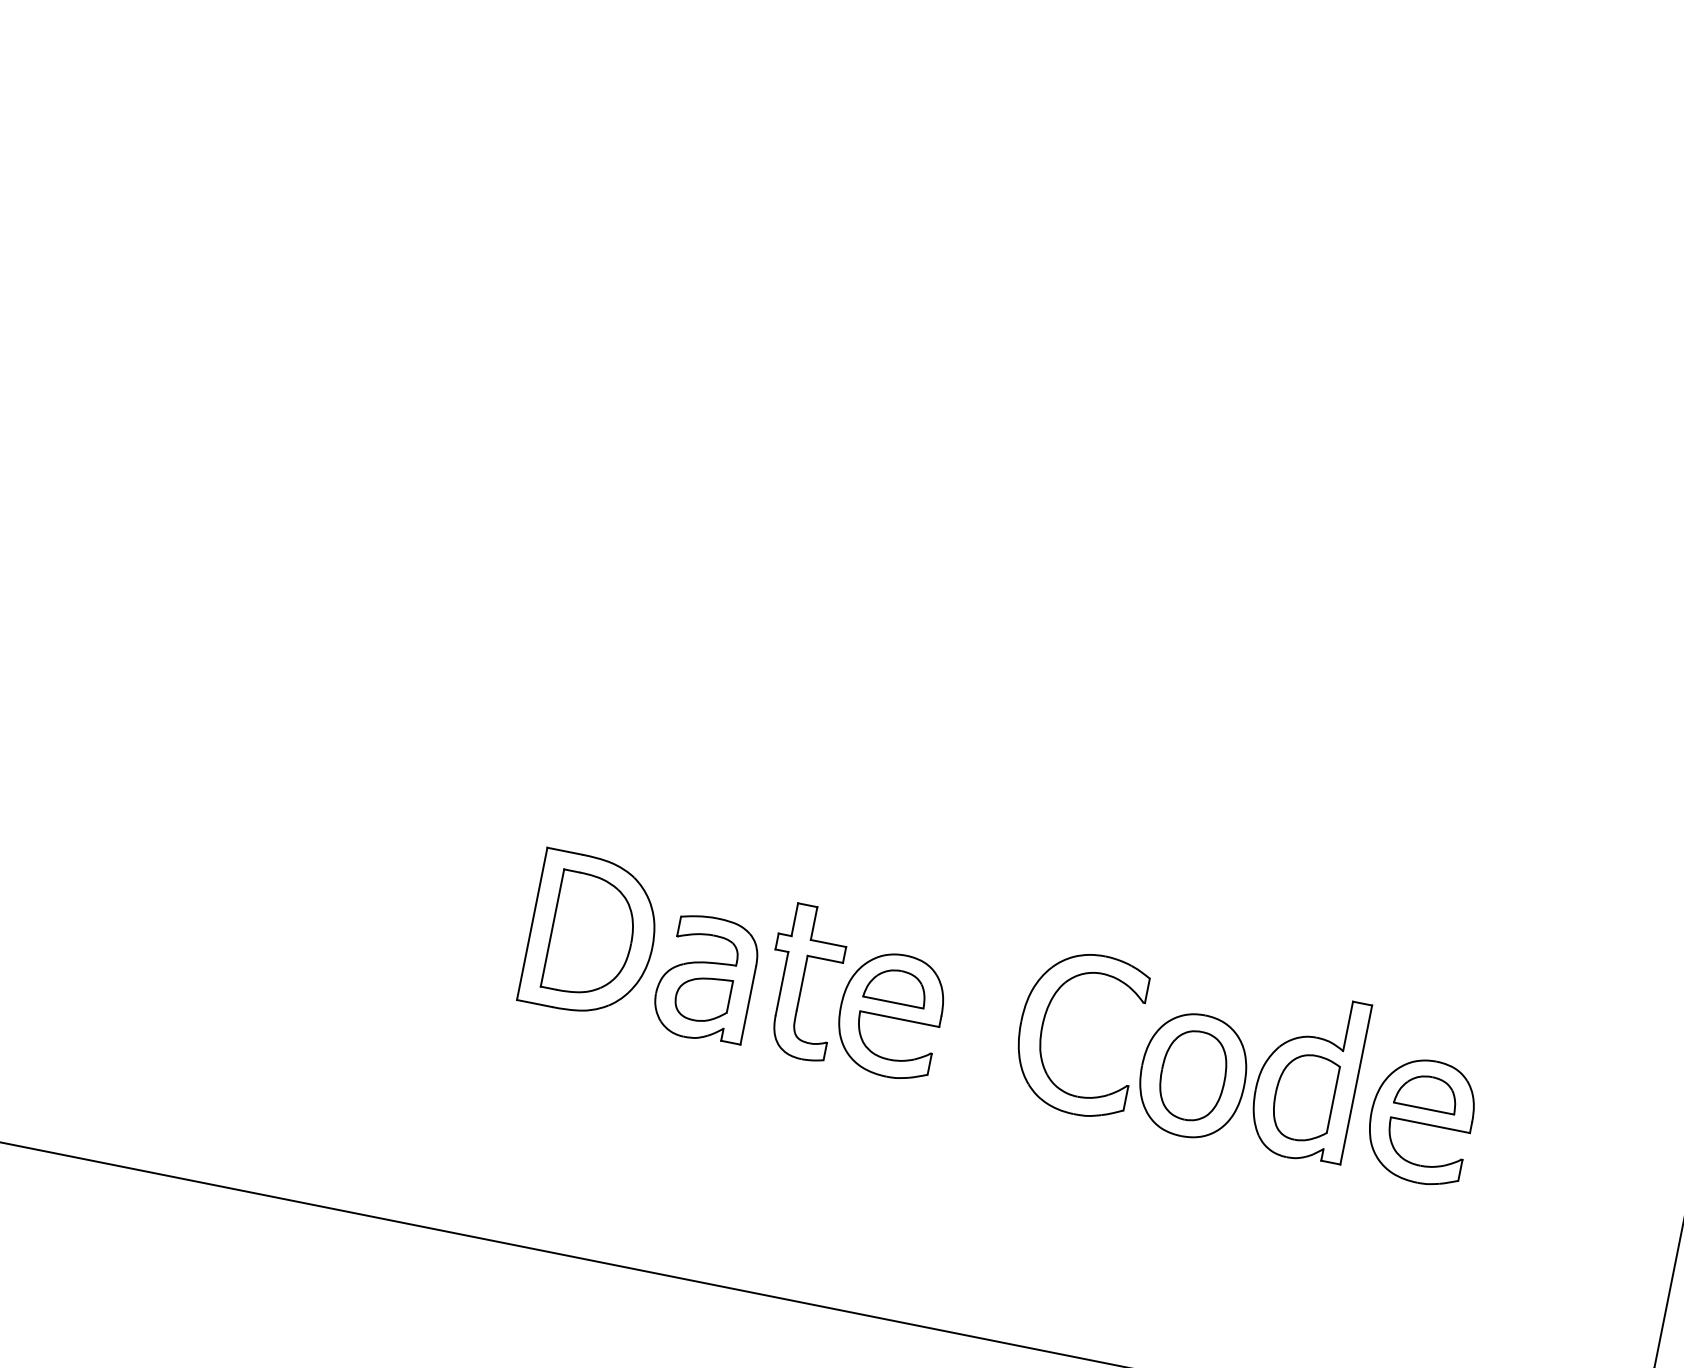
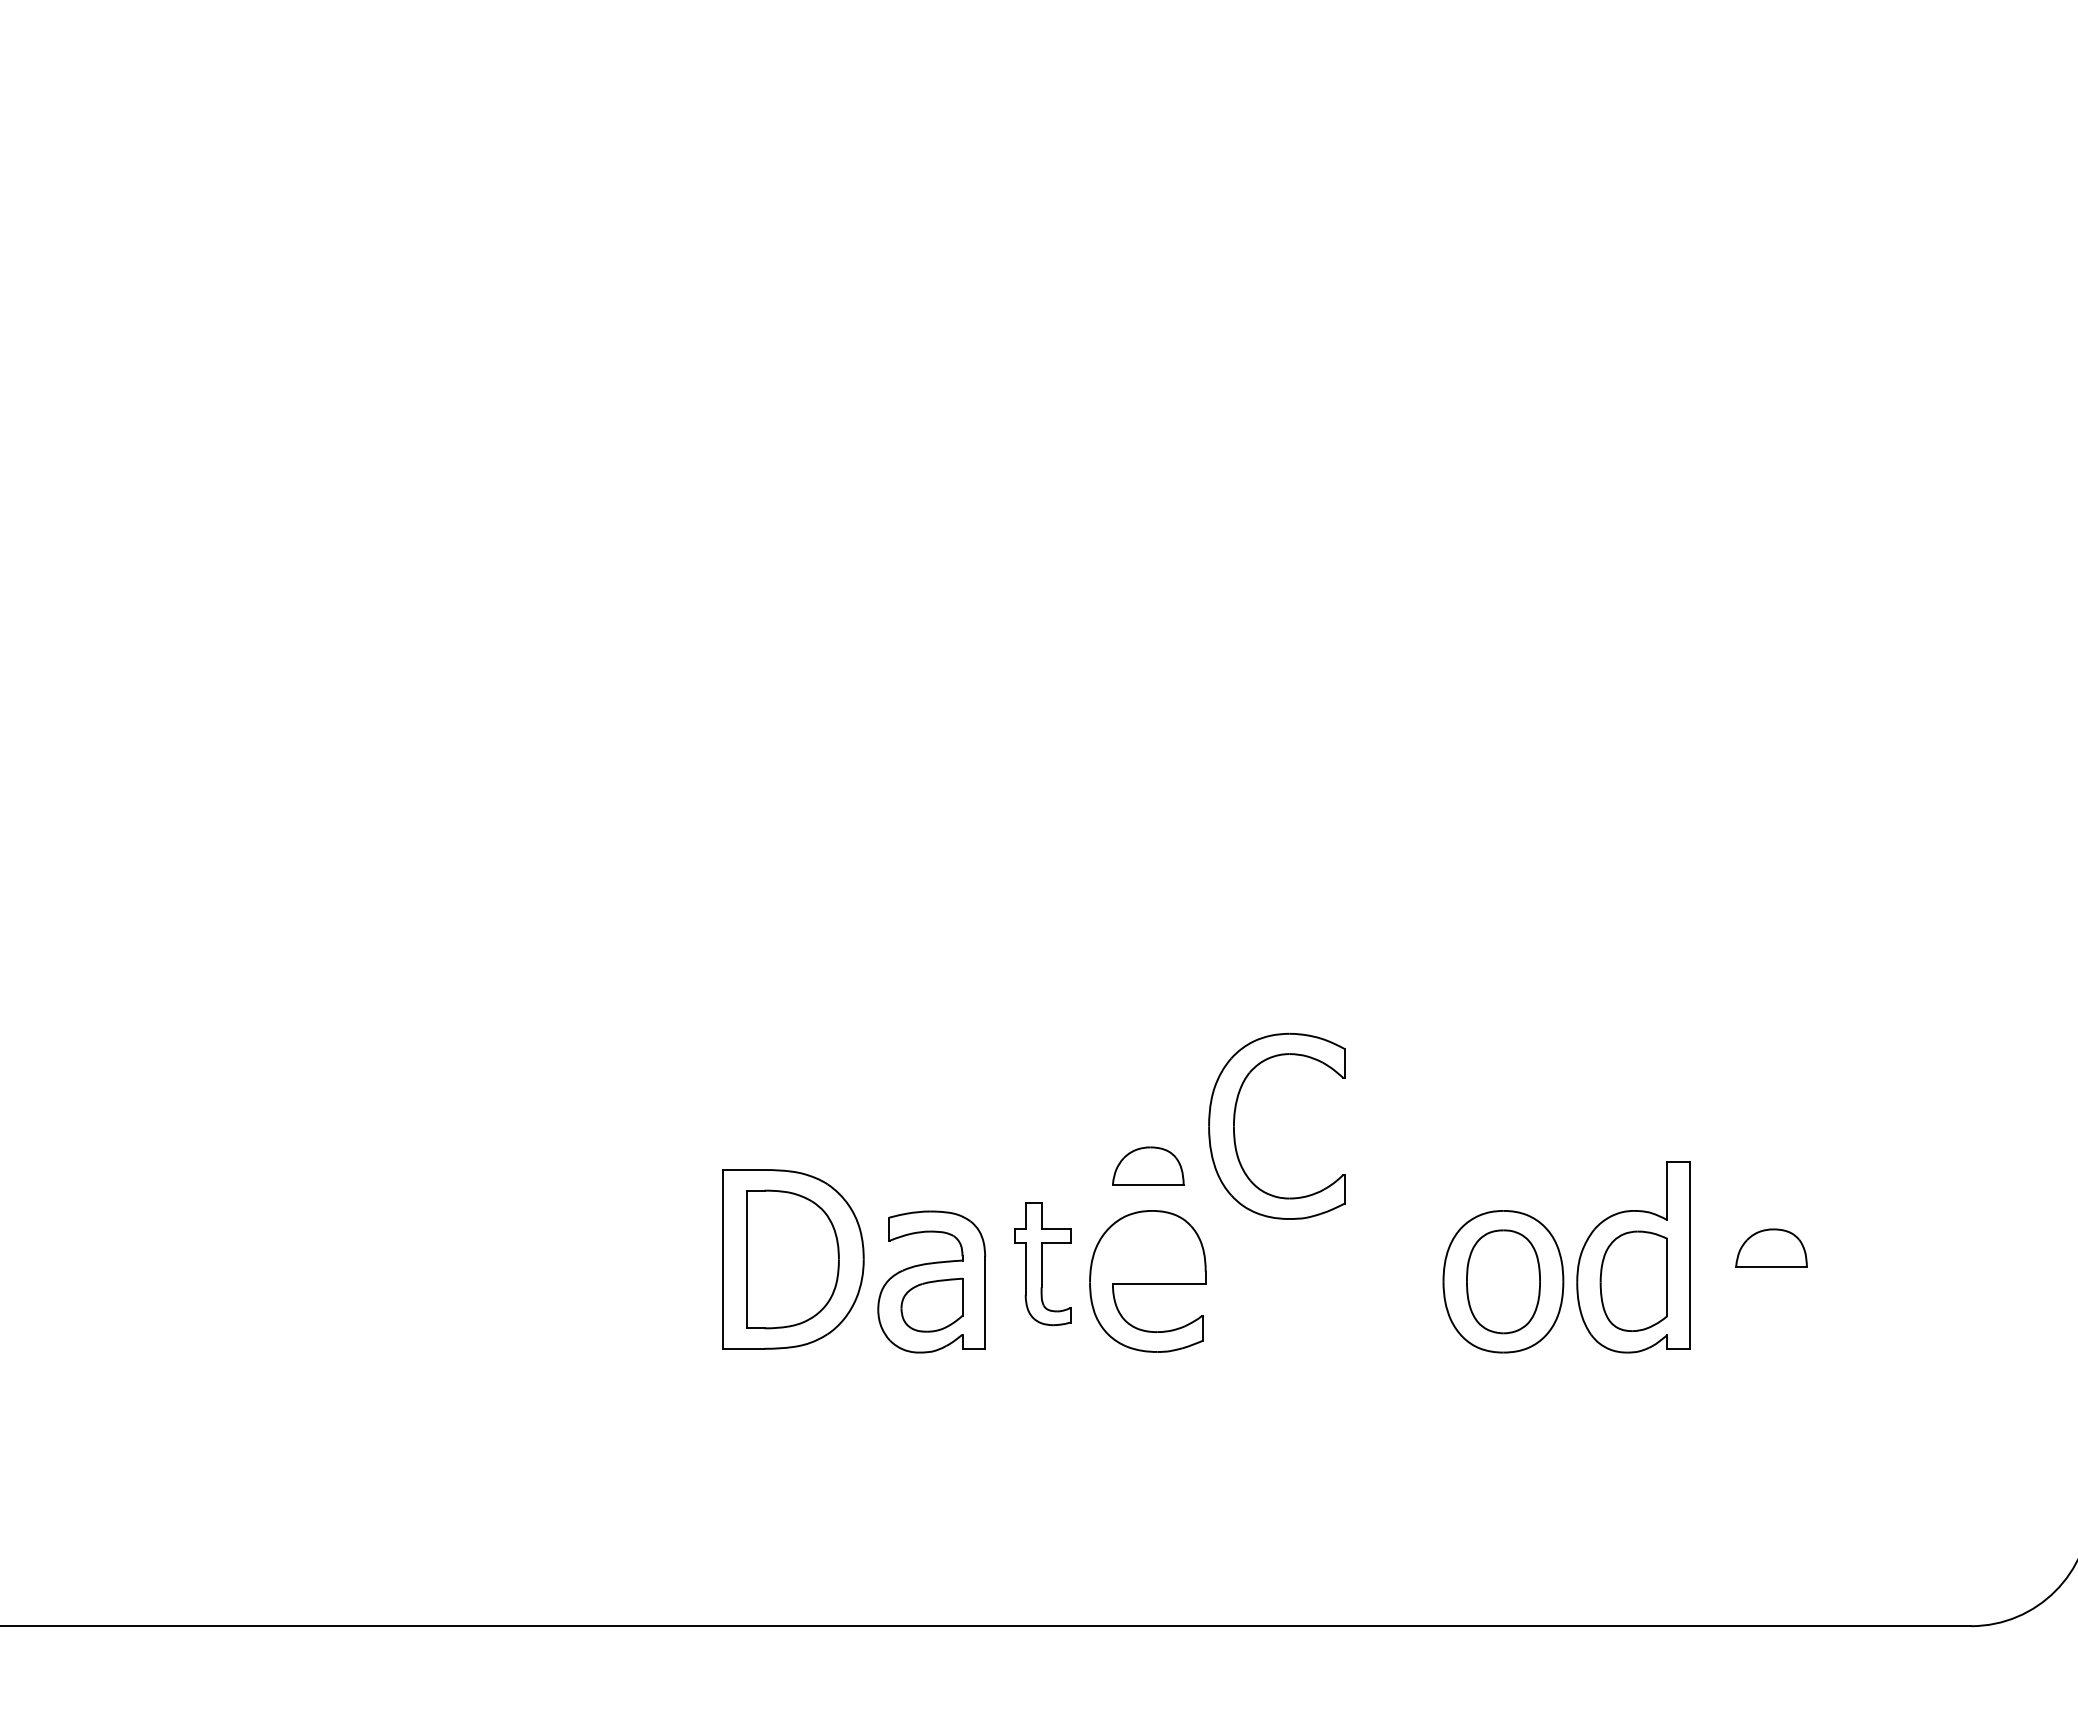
part: (803, 981) -> (1042, 1263), size x0.7
part: (896, 986) -> (1148, 1165), moved
part: (1044, 1020) -> (1235, 1119), moved
part: (1420, 1120) -> (1770, 1281), removed

